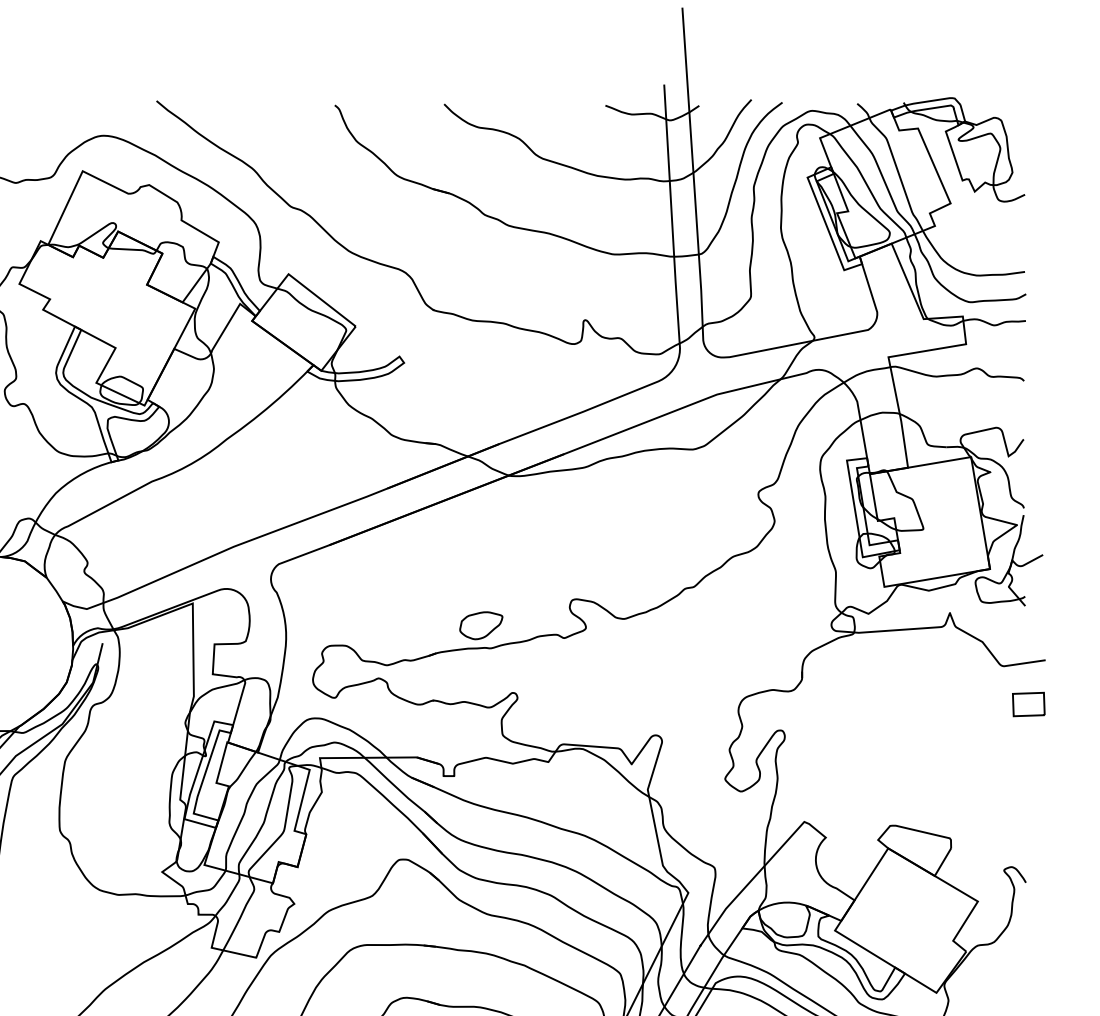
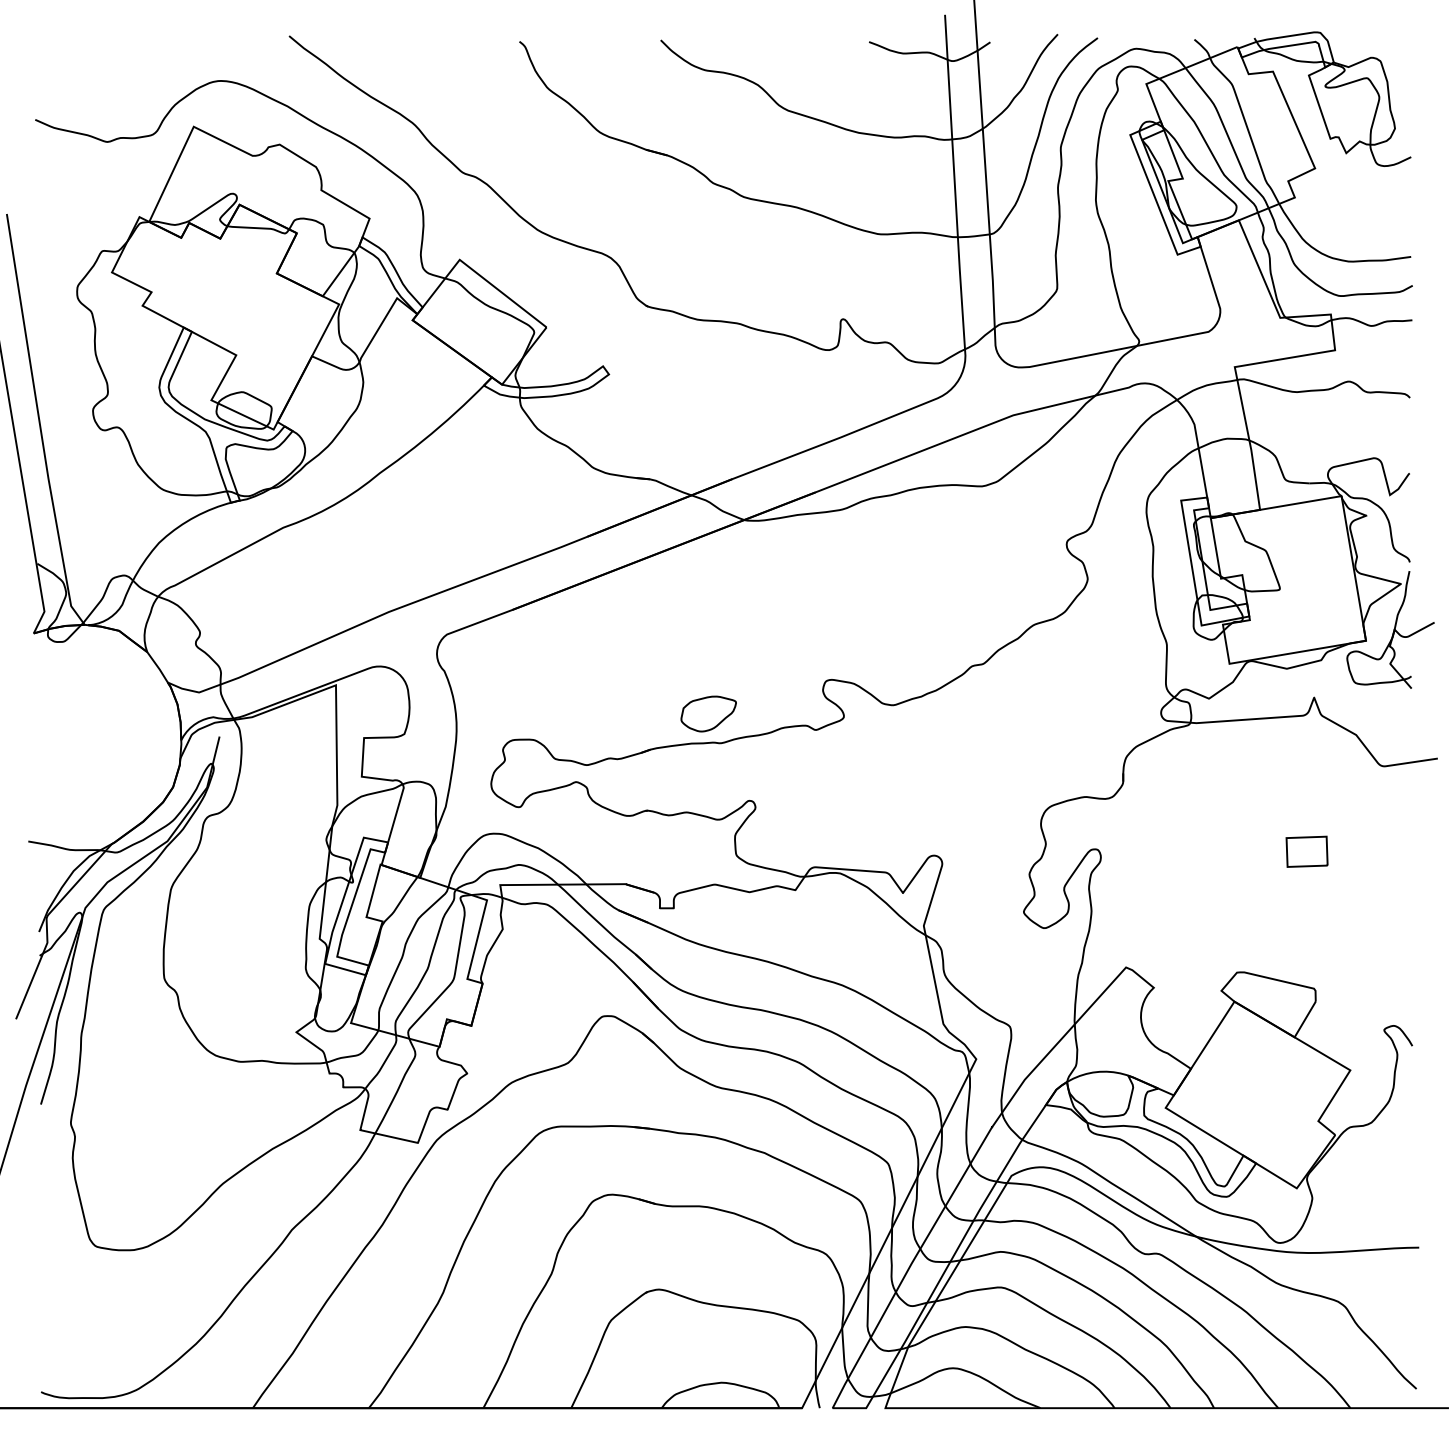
part: (1028, 704) -> (1306, 851), moved

